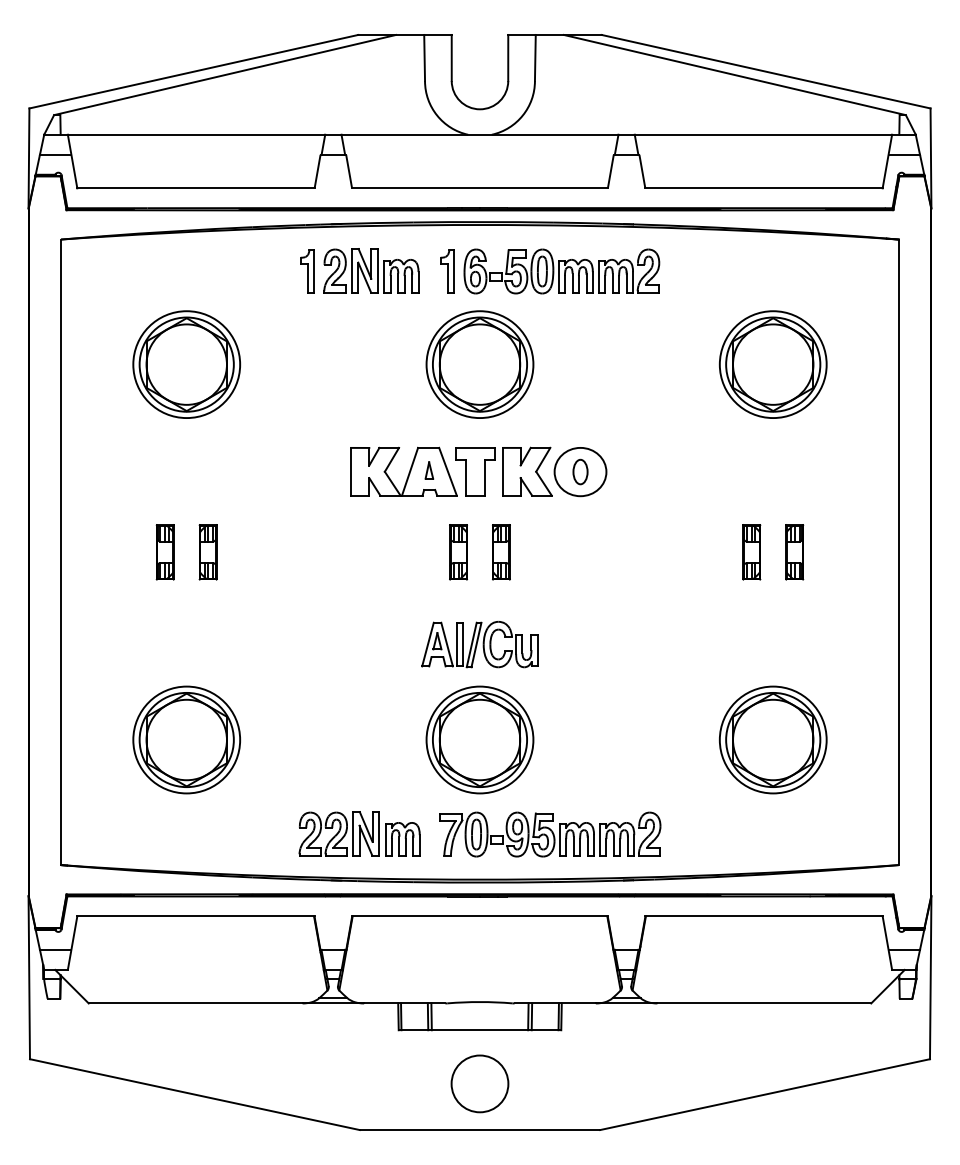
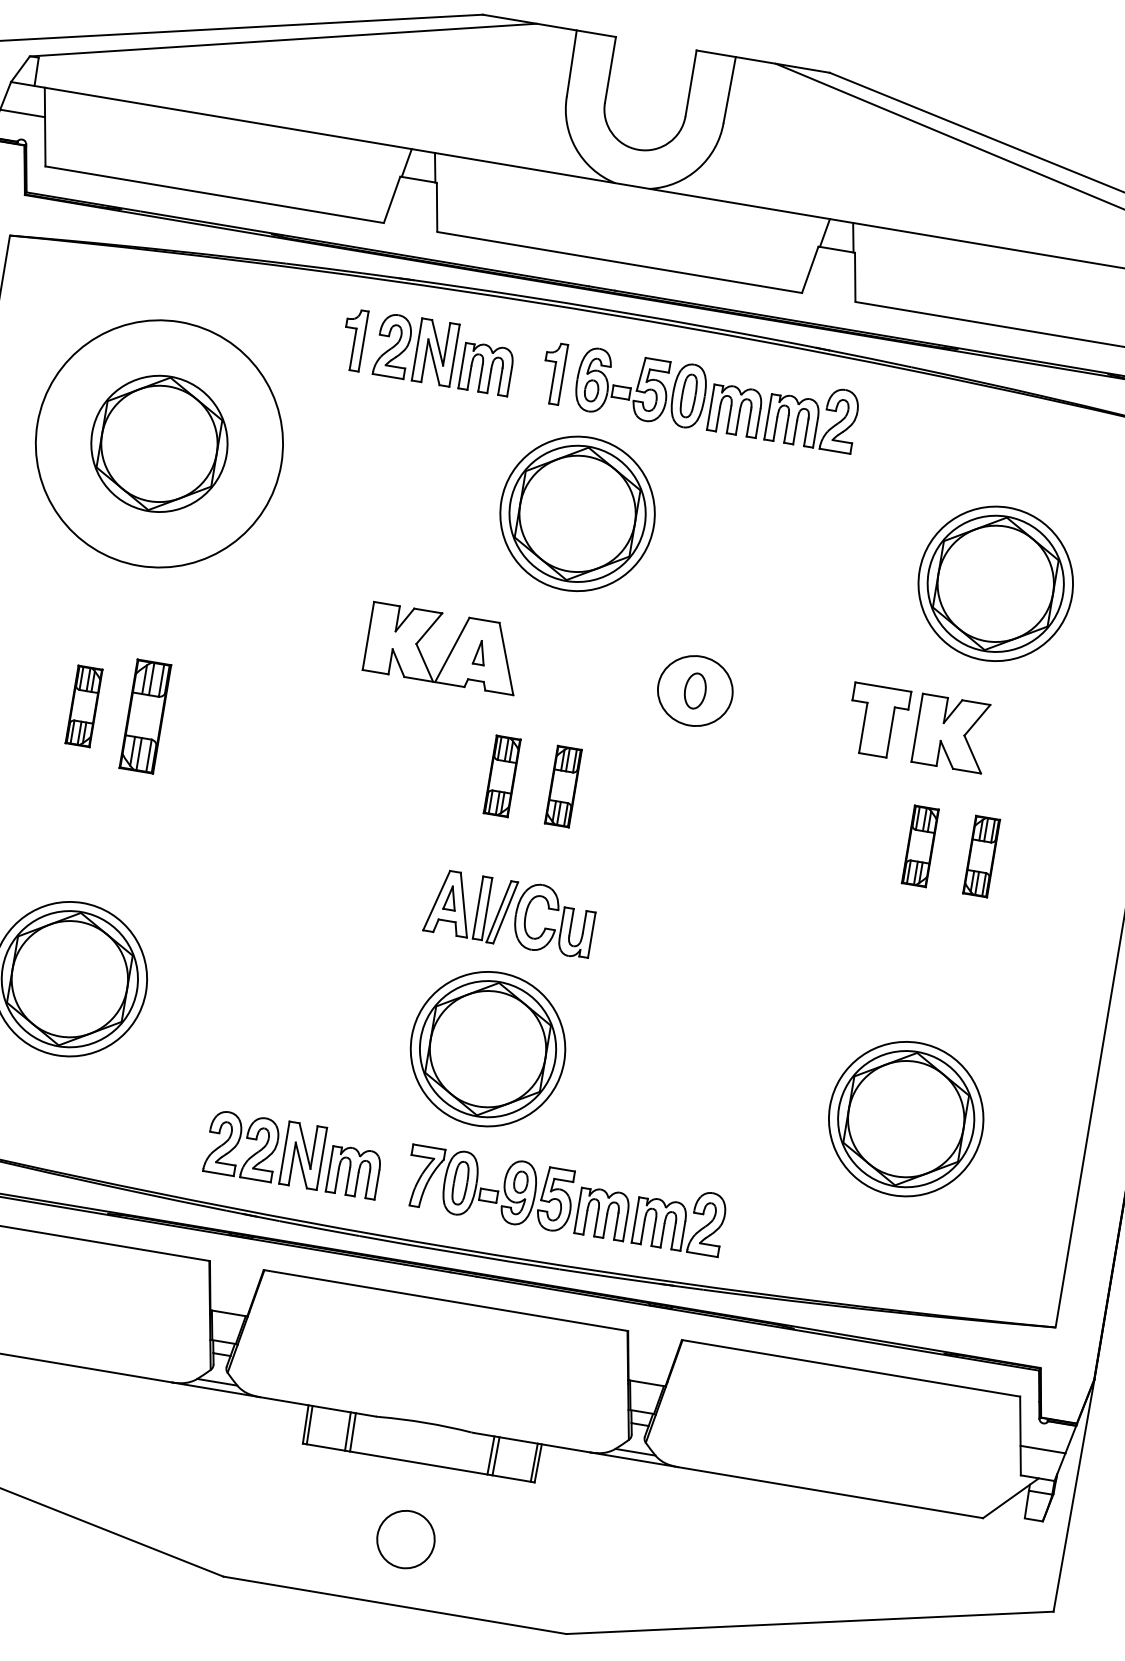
circle: (186, 364) -> (159, 443), size x1.6
part: (503, 471) -> (917, 727), moved
part: (207, 552) -> (144, 716), size x1.4
part: (479, 1083) -> (405, 1538), size x0.7

